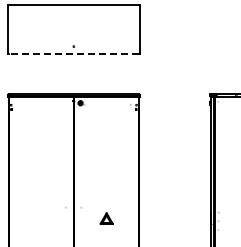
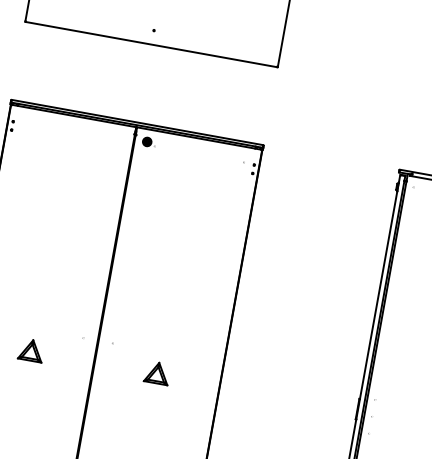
line: (73, 53) -> (150, 43), dashed -> solid
part: (41, 218) -> (32, 350), added

